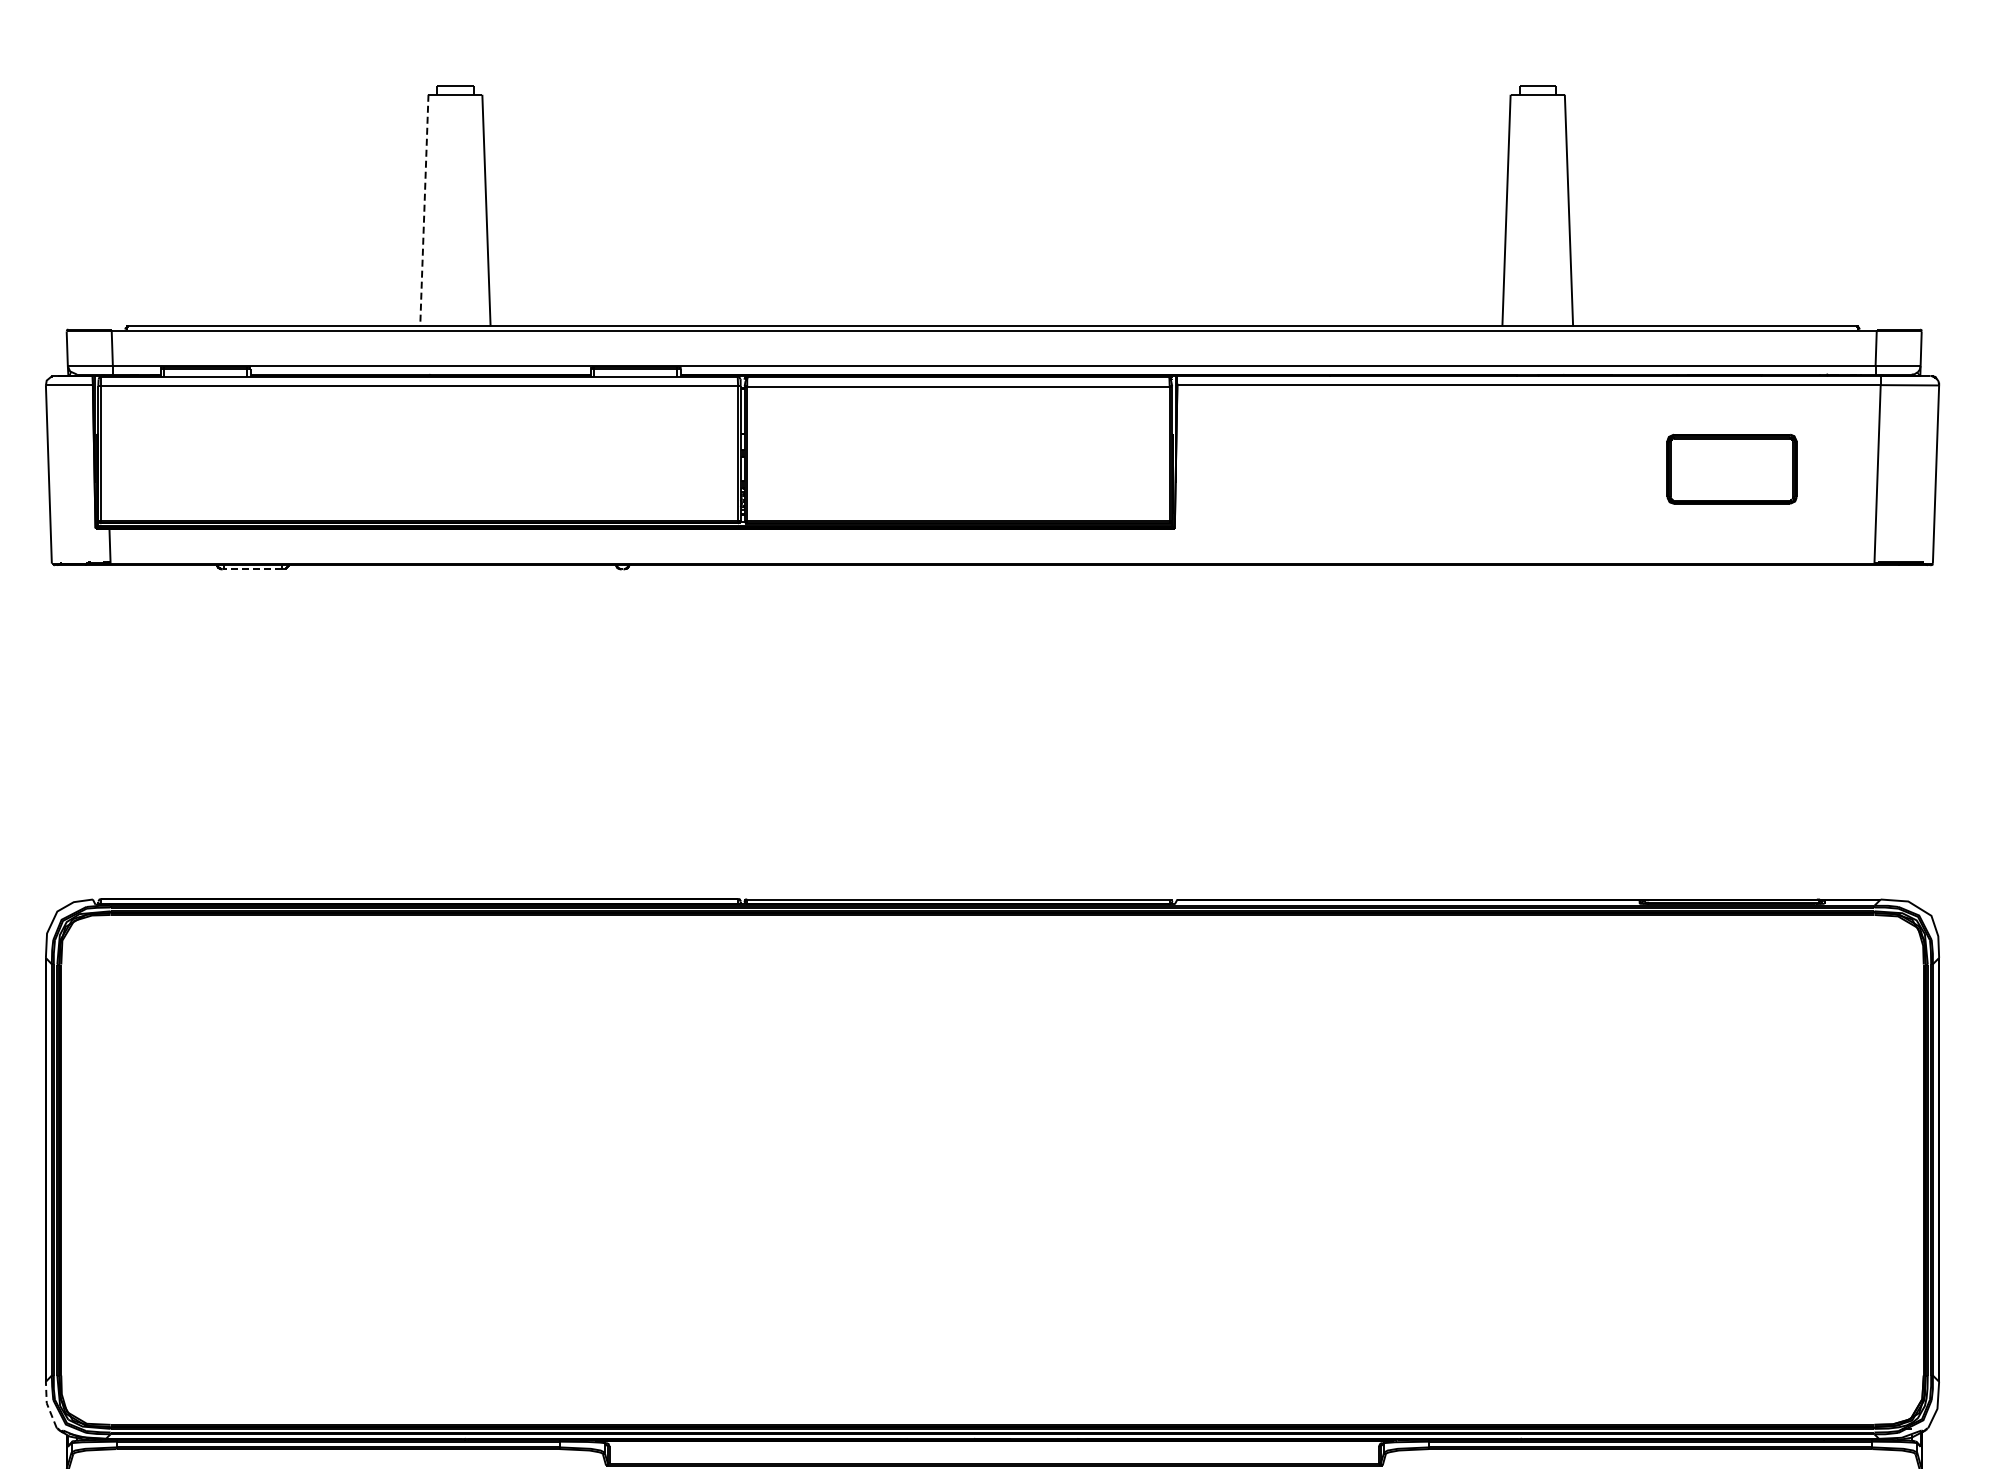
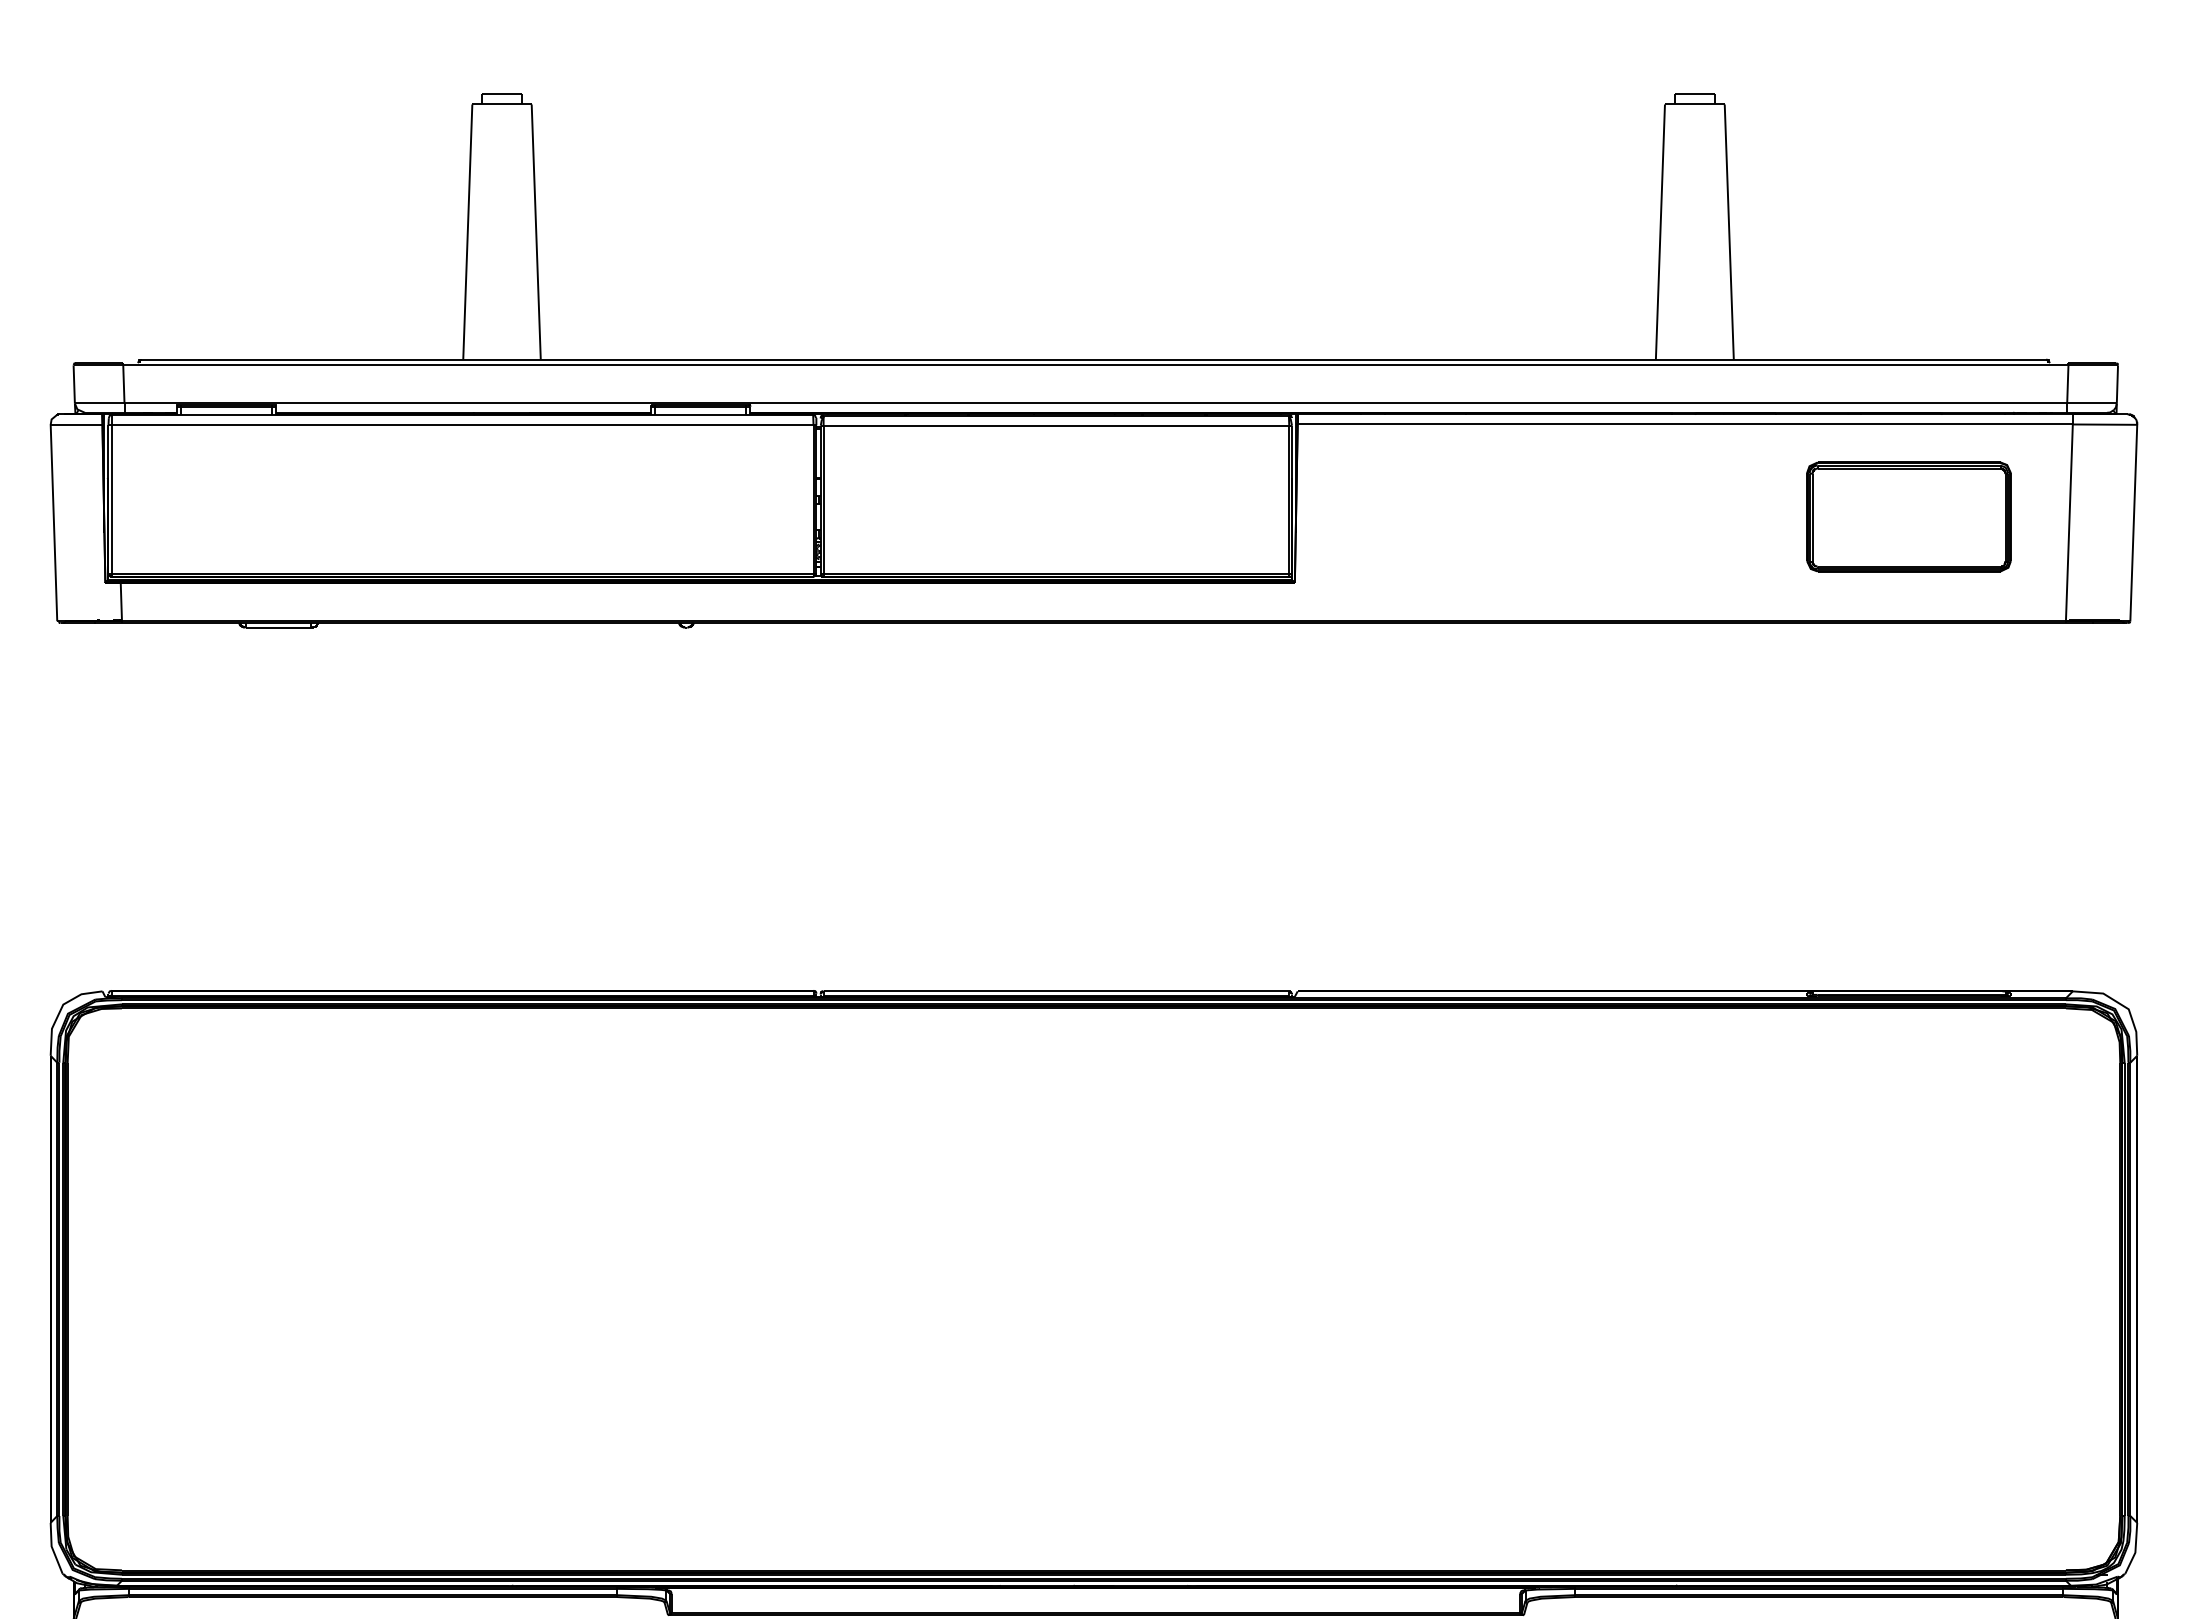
line: (424, 210) -> (467, 231), dashed -> solid
part: (1731, 469) -> (1908, 517), size x1.43
line: (252, 569) -> (278, 627), dashed -> solid
line: (47, 1405) -> (52, 1549), dashed -> solid

